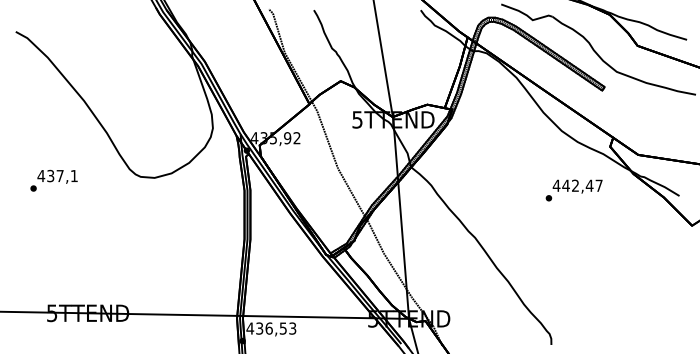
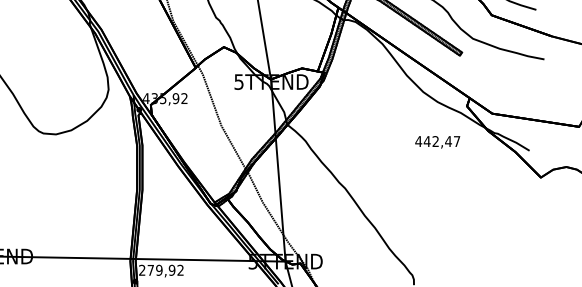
part: (548, 198) -> (411, 153), removed
text: (271, 328) -> (161, 270), 436,53 -> 279,92

